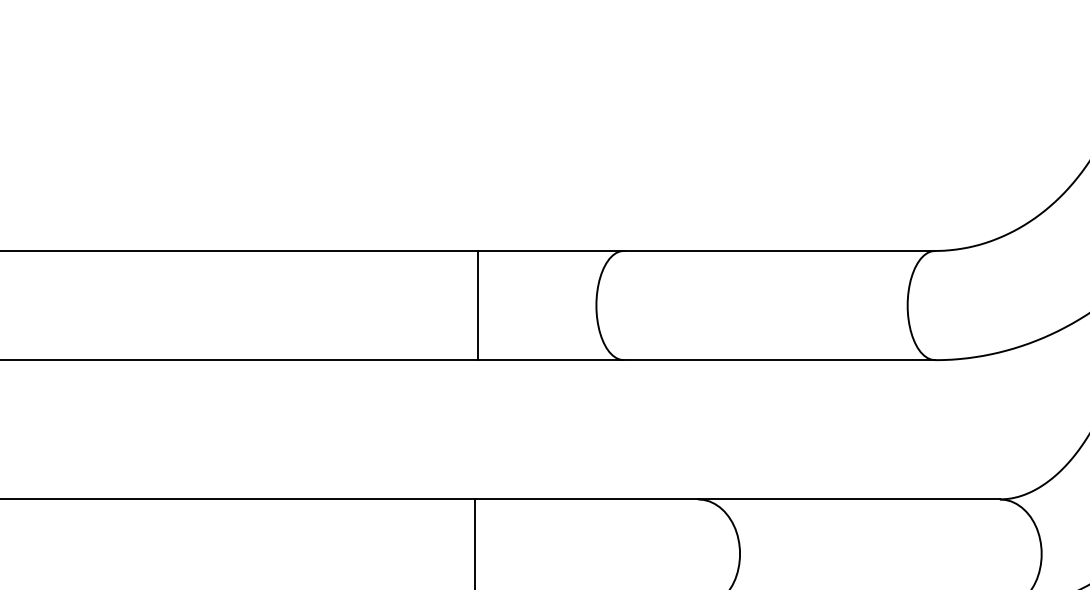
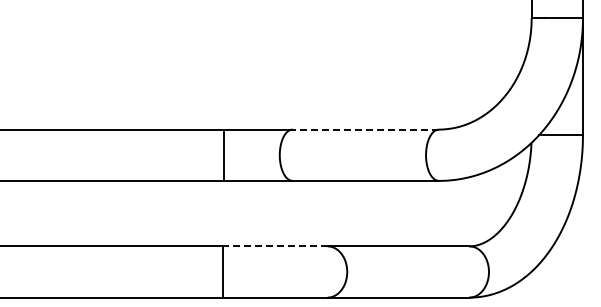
line: (778, 250) -> (365, 129), solid -> dashed
line: (585, 499) -> (274, 246), solid -> dashed

